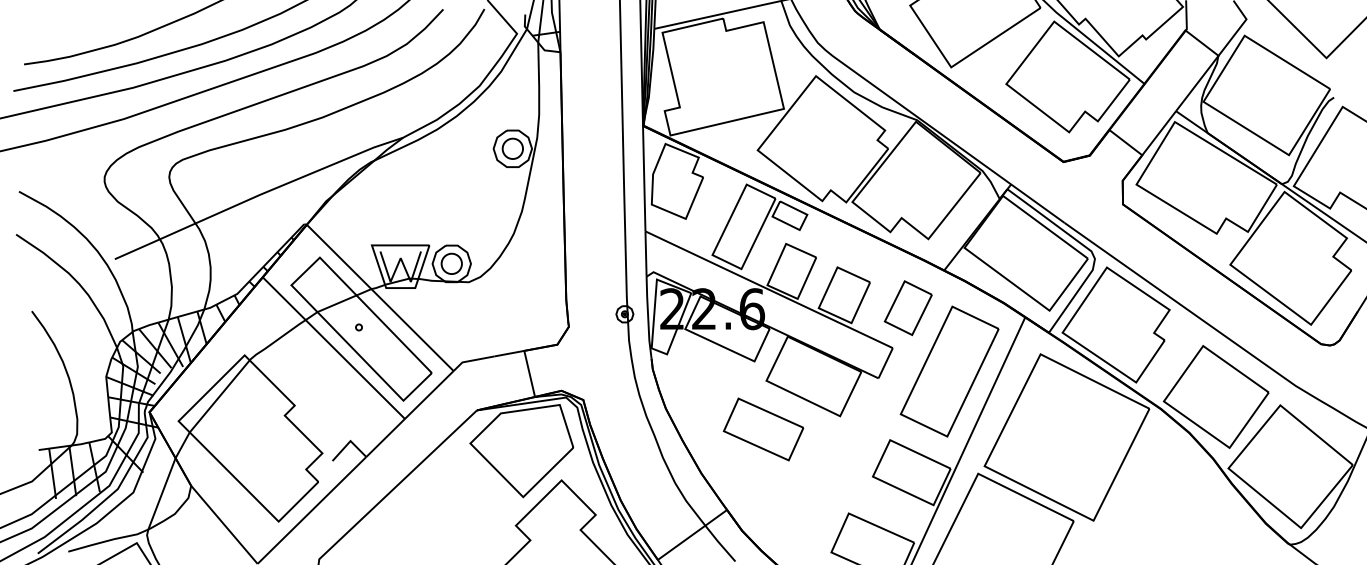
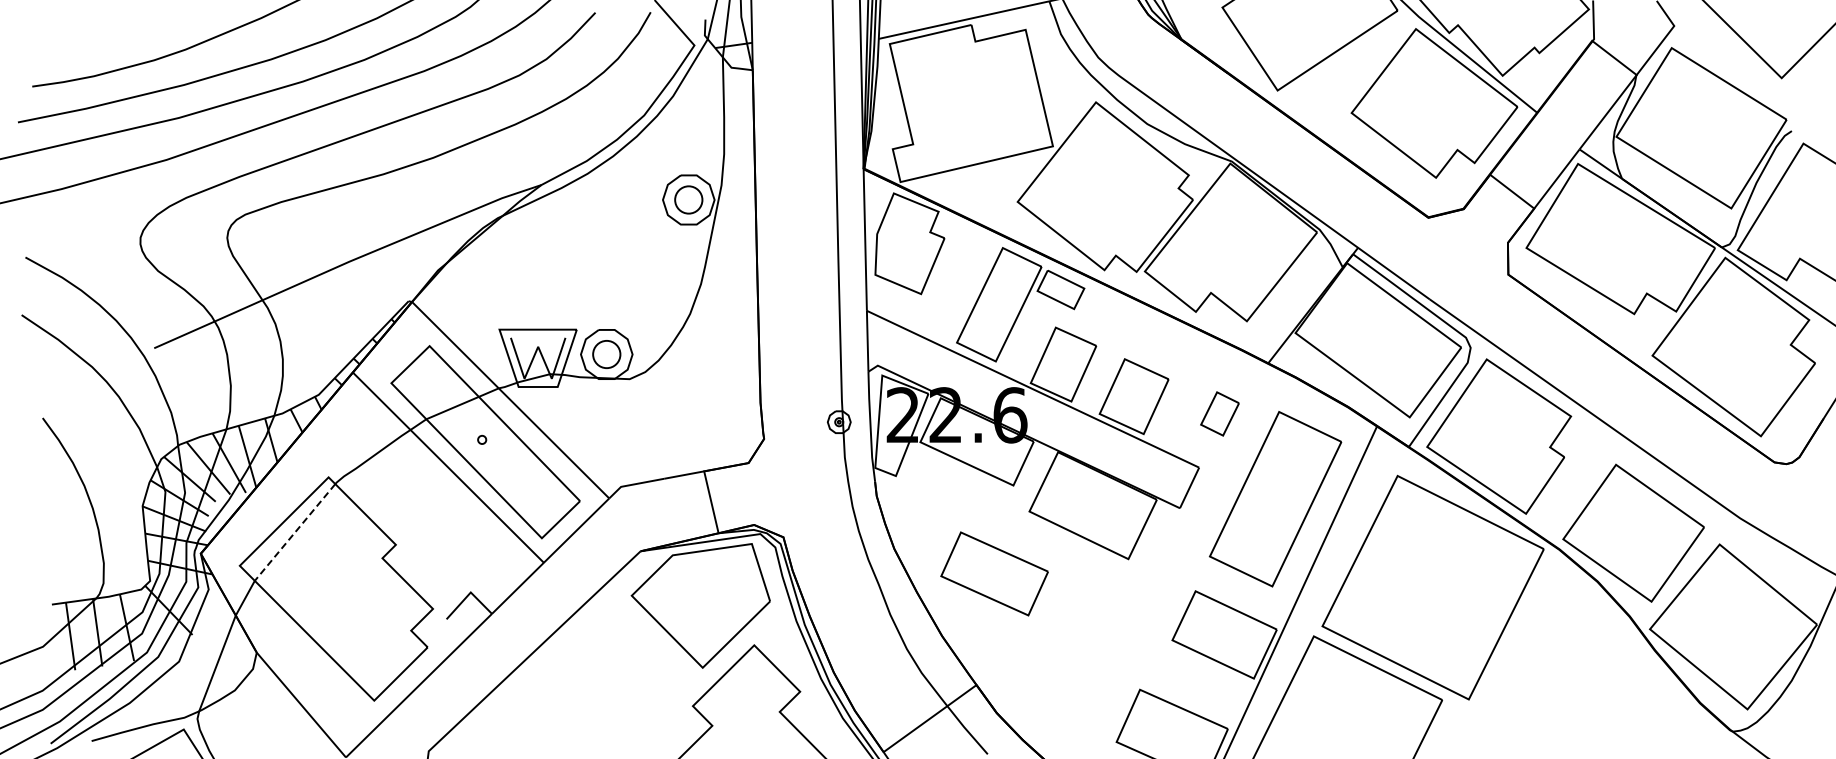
part: (907, 307) -> (1219, 413), size x0.6
line: (220, 396) -> (295, 532), solid -> dashed
part: (763, 429) -> (994, 573), moved

